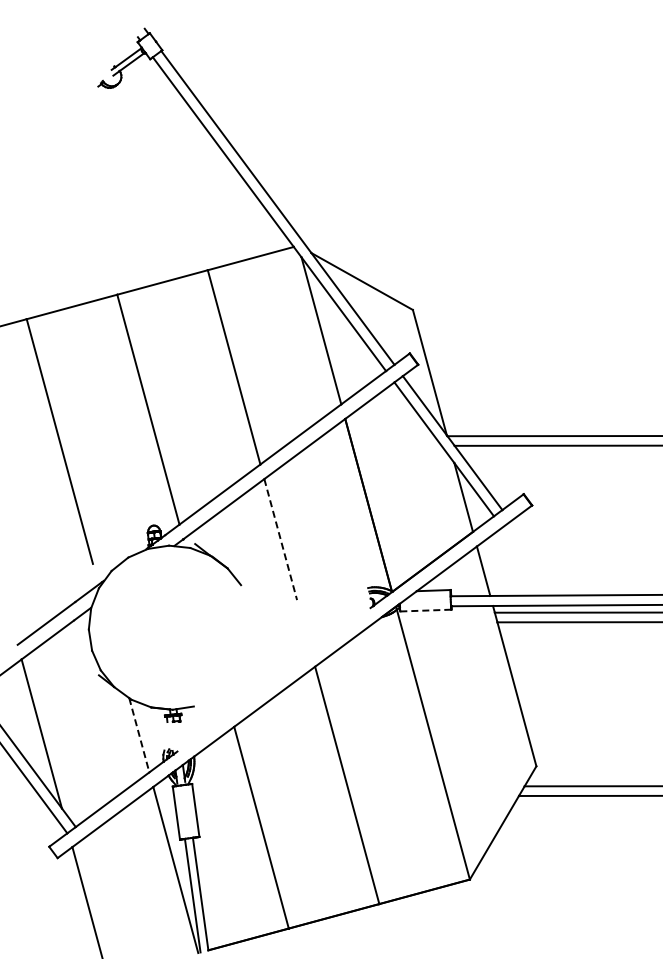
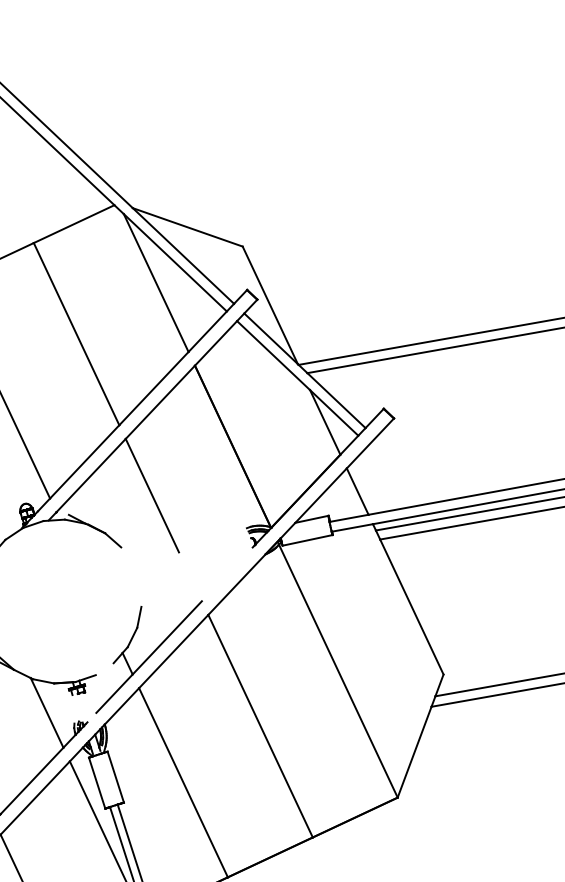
line: (280, 539) -> (152, 495), dashed -> solid
line: (425, 610) -> (307, 540), dashed -> solid
part: (249, 695) -> (148, 654), added
line: (139, 735) -> (47, 713), dashed -> solid

